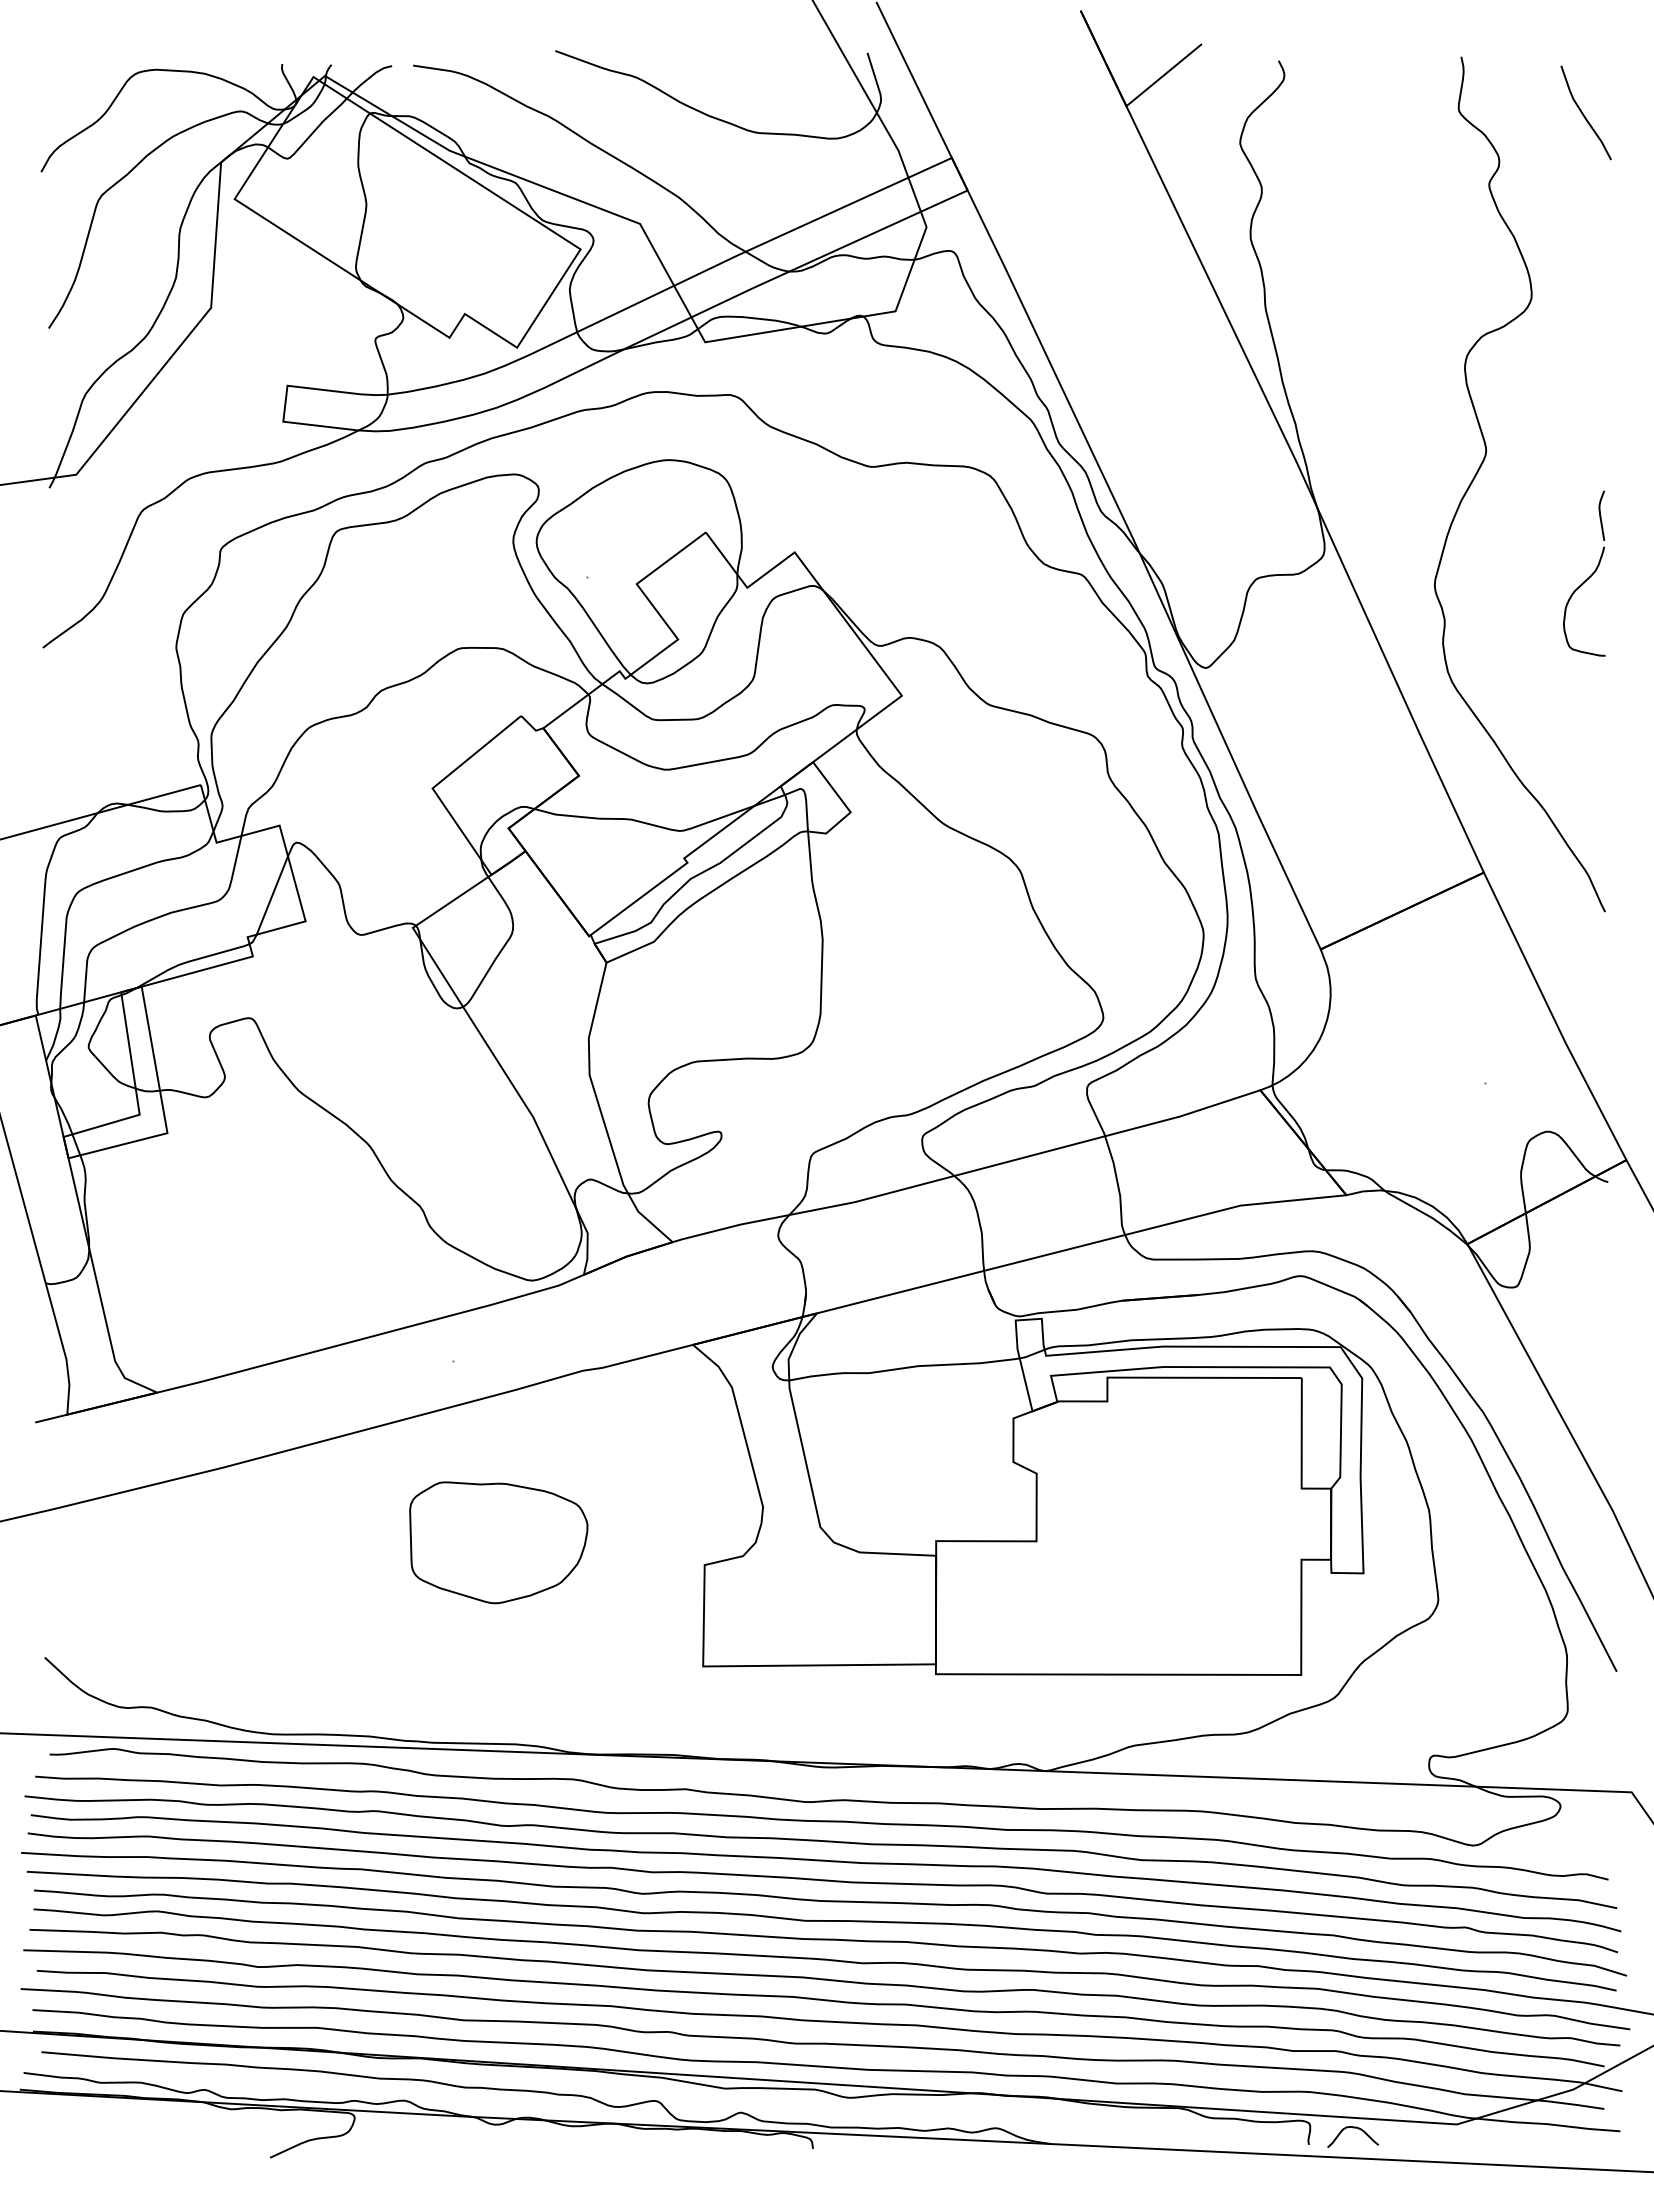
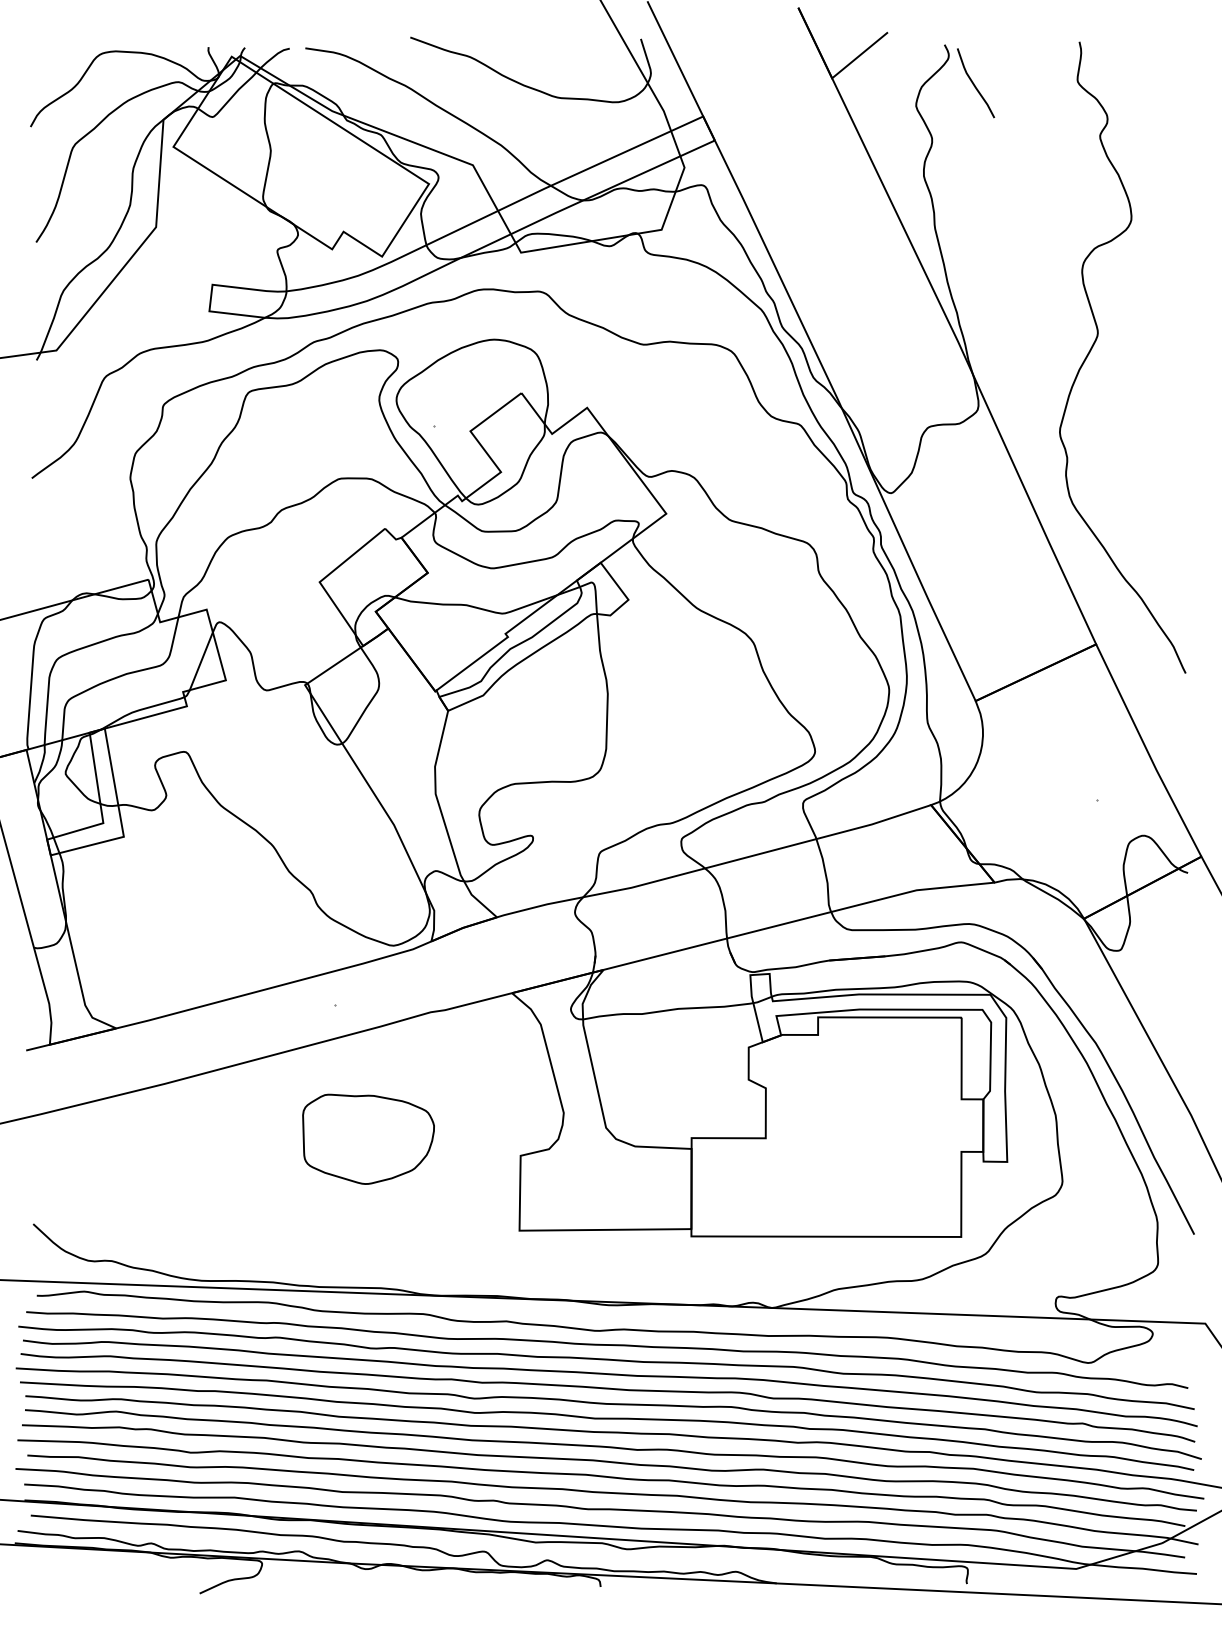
curve: (1583, 113) -> (974, 83), moved
part: (1584, 573) -> (1170, 423), removed
curve: (1353, 2128) -> (999, 1571), removed

